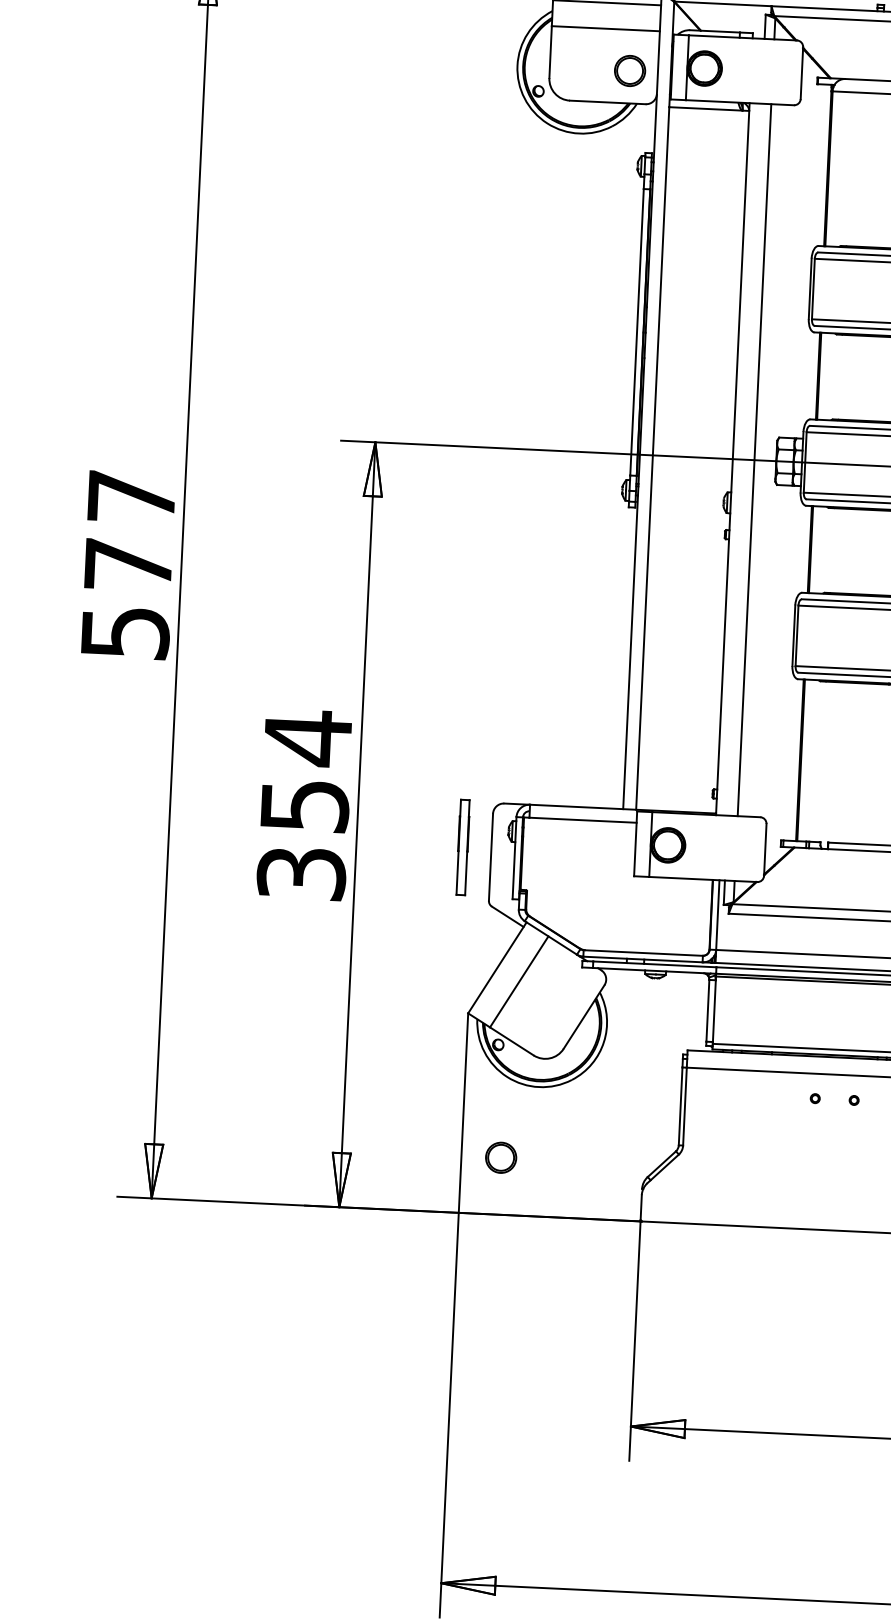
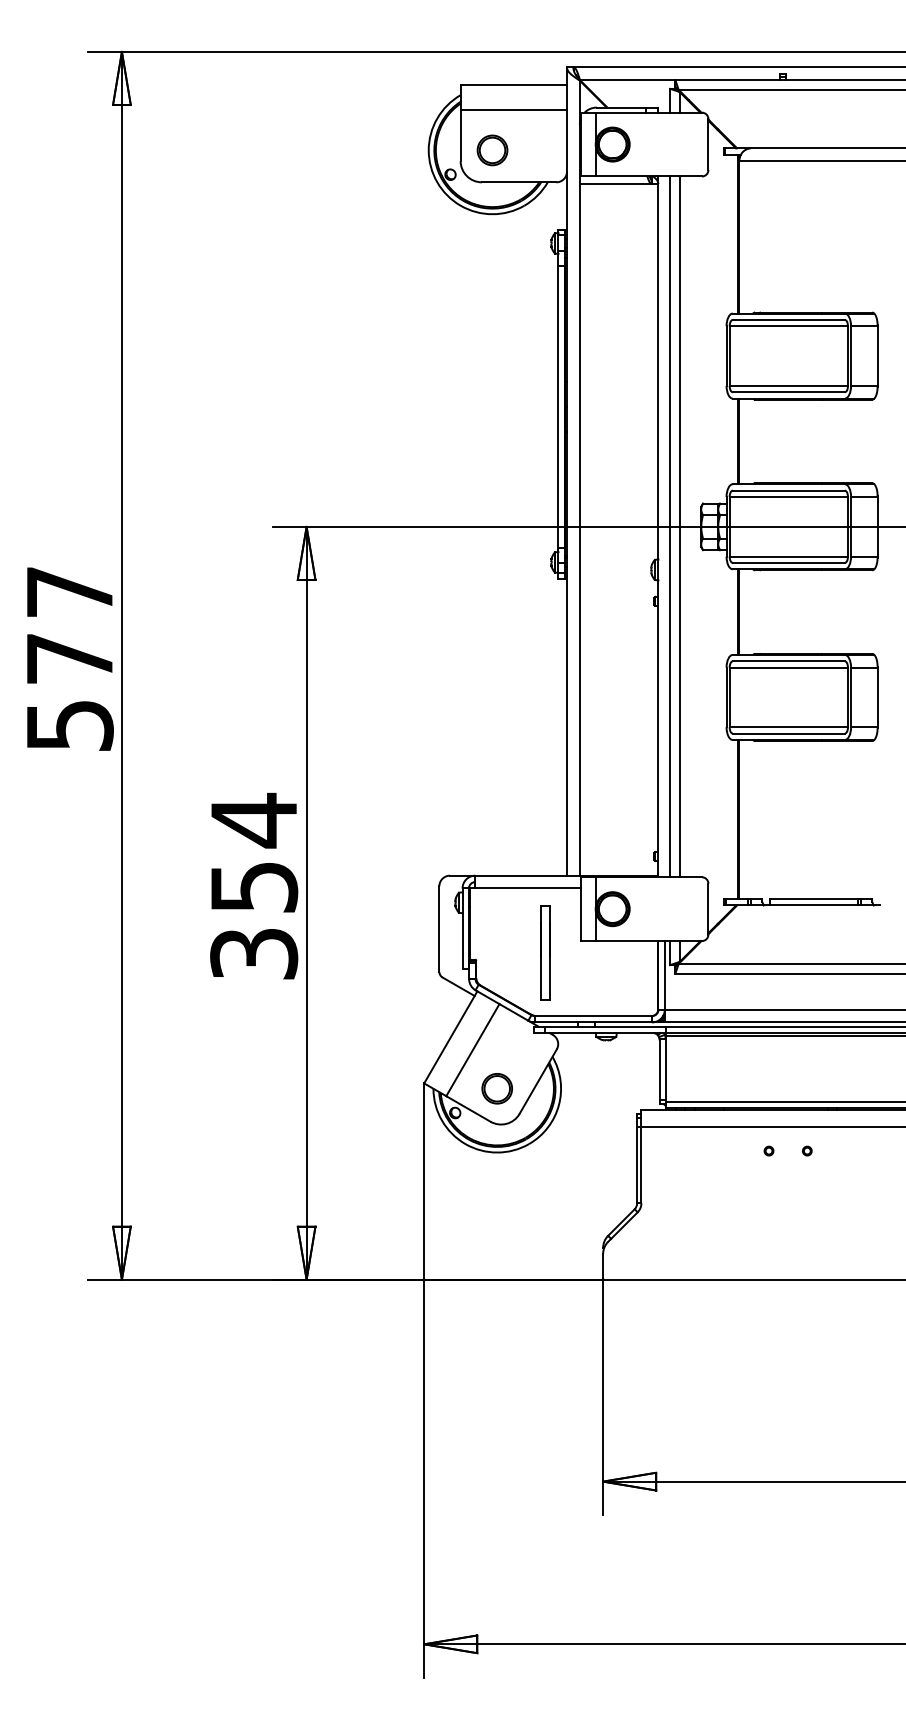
part: (630, 71) -> (492, 150), moved
line: (745, 459) -> (670, 526), added
part: (463, 847) -> (545, 952), moved
part: (500, 1157) -> (496, 1088), moved

